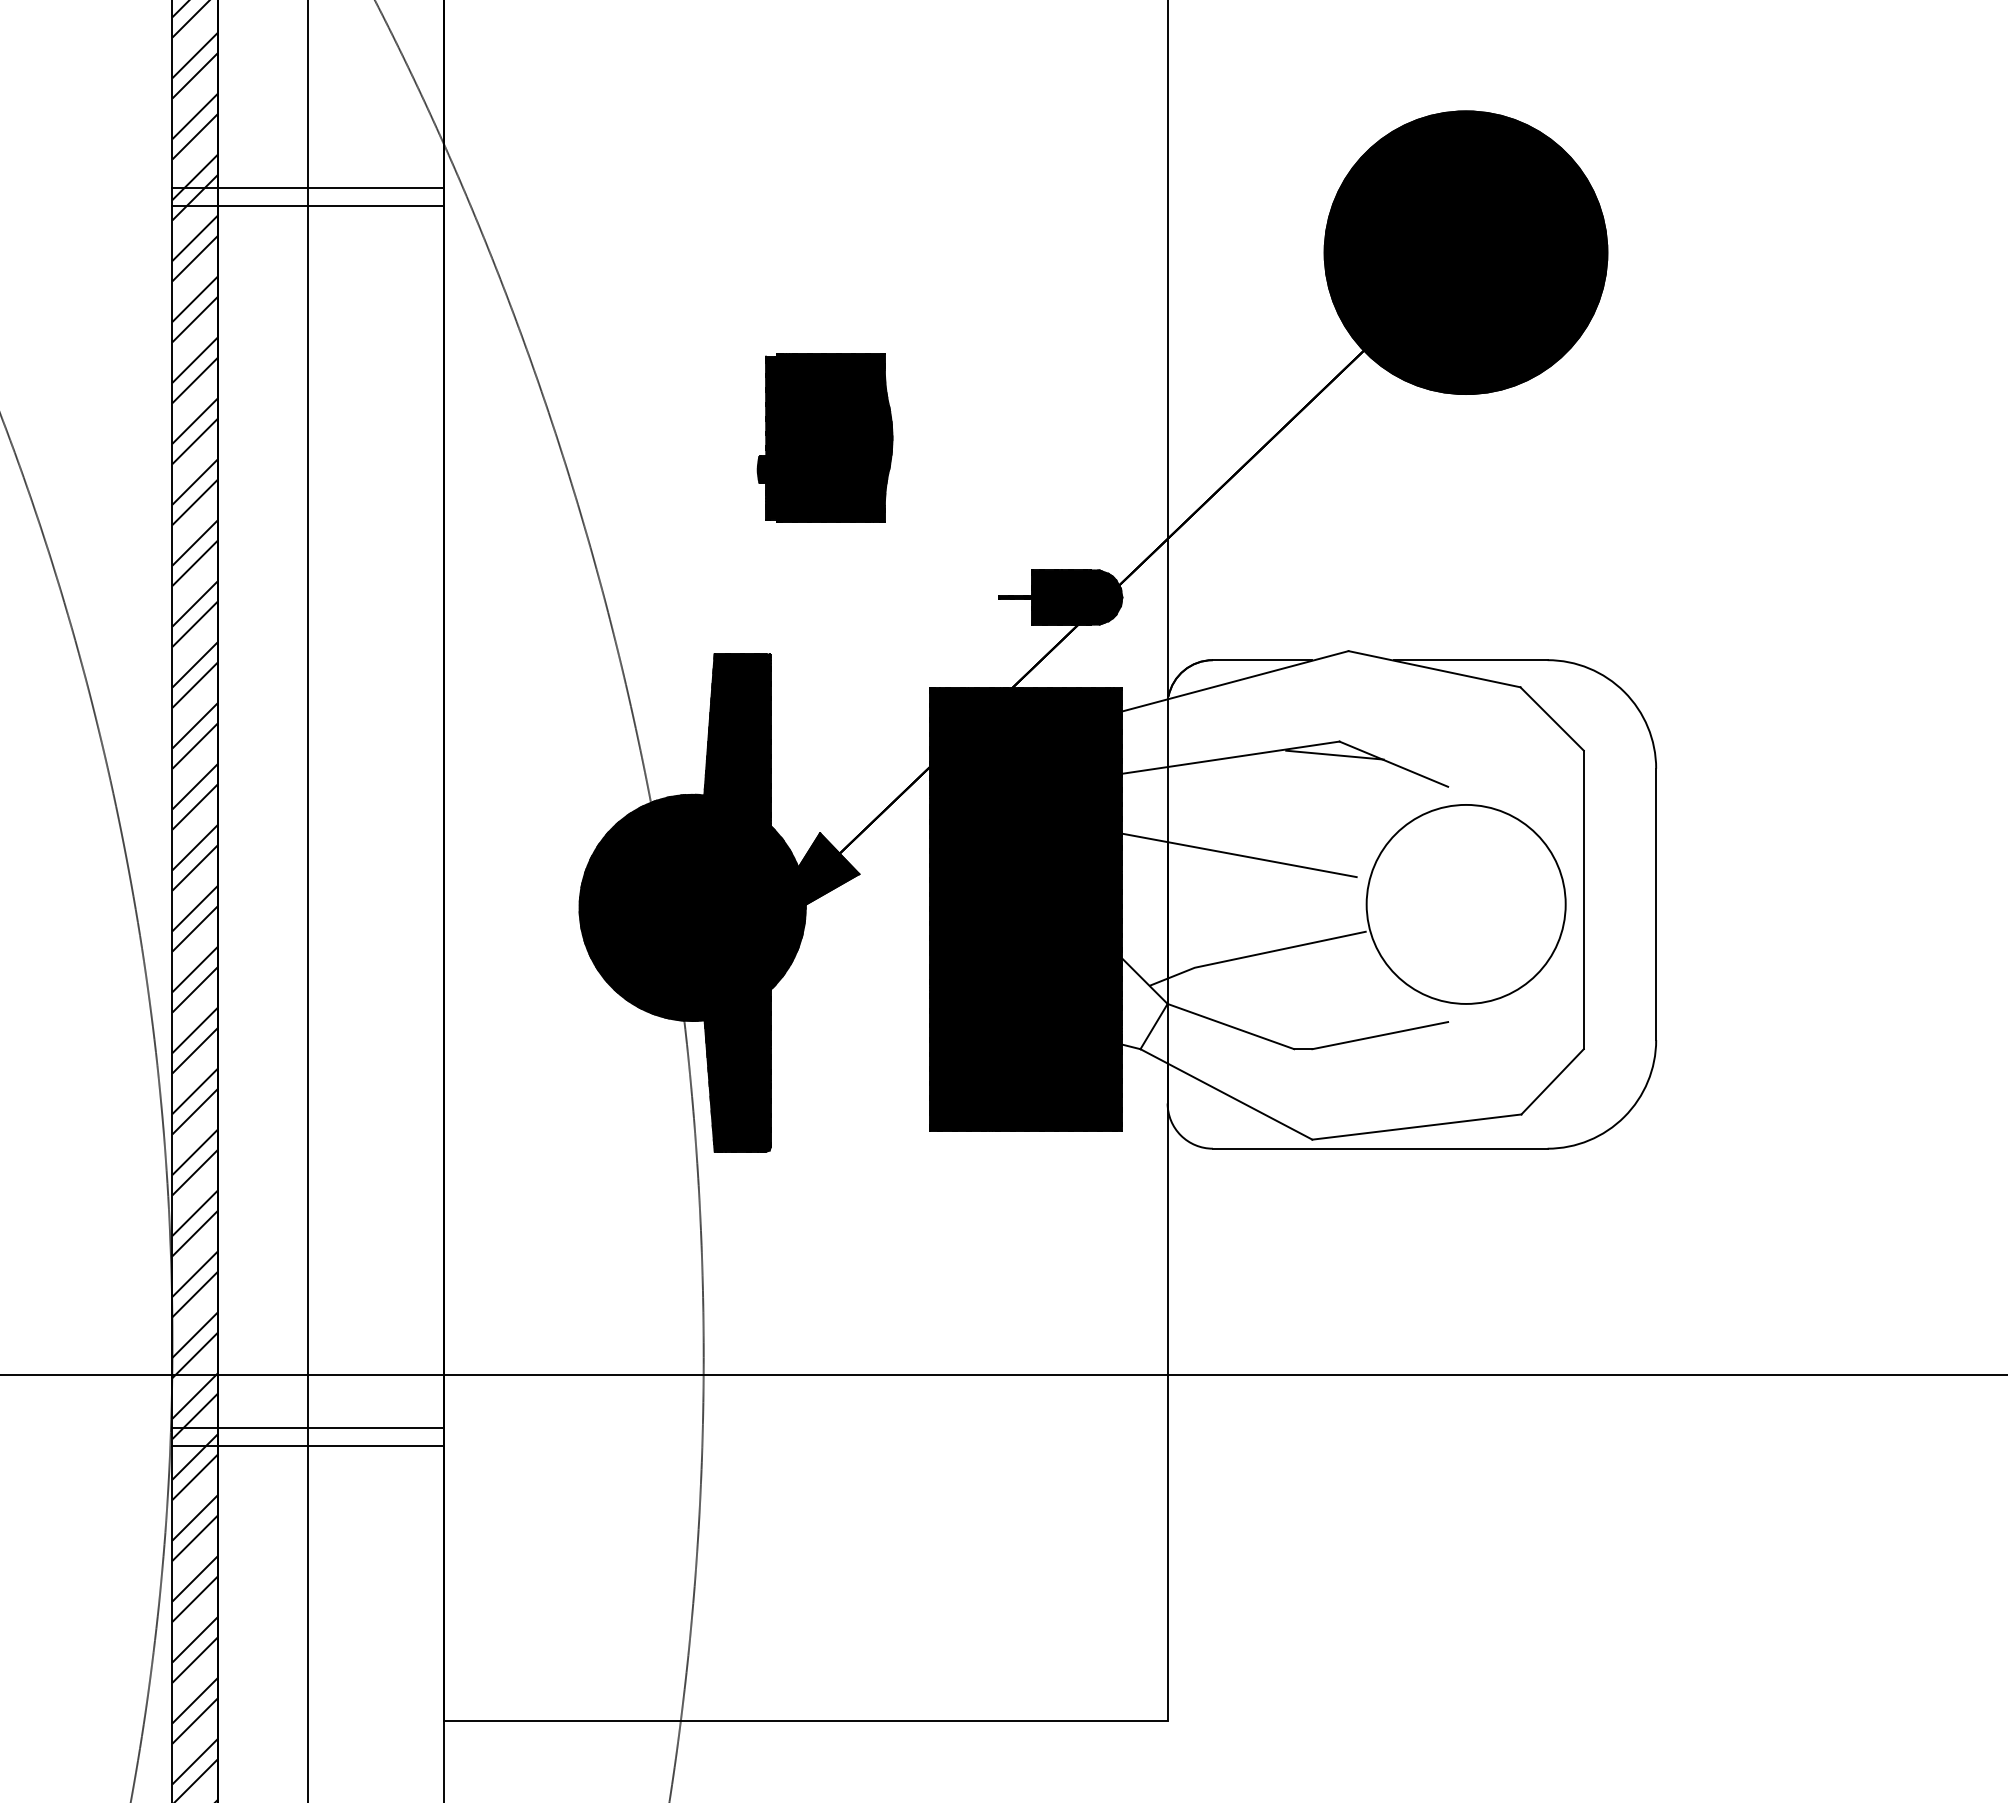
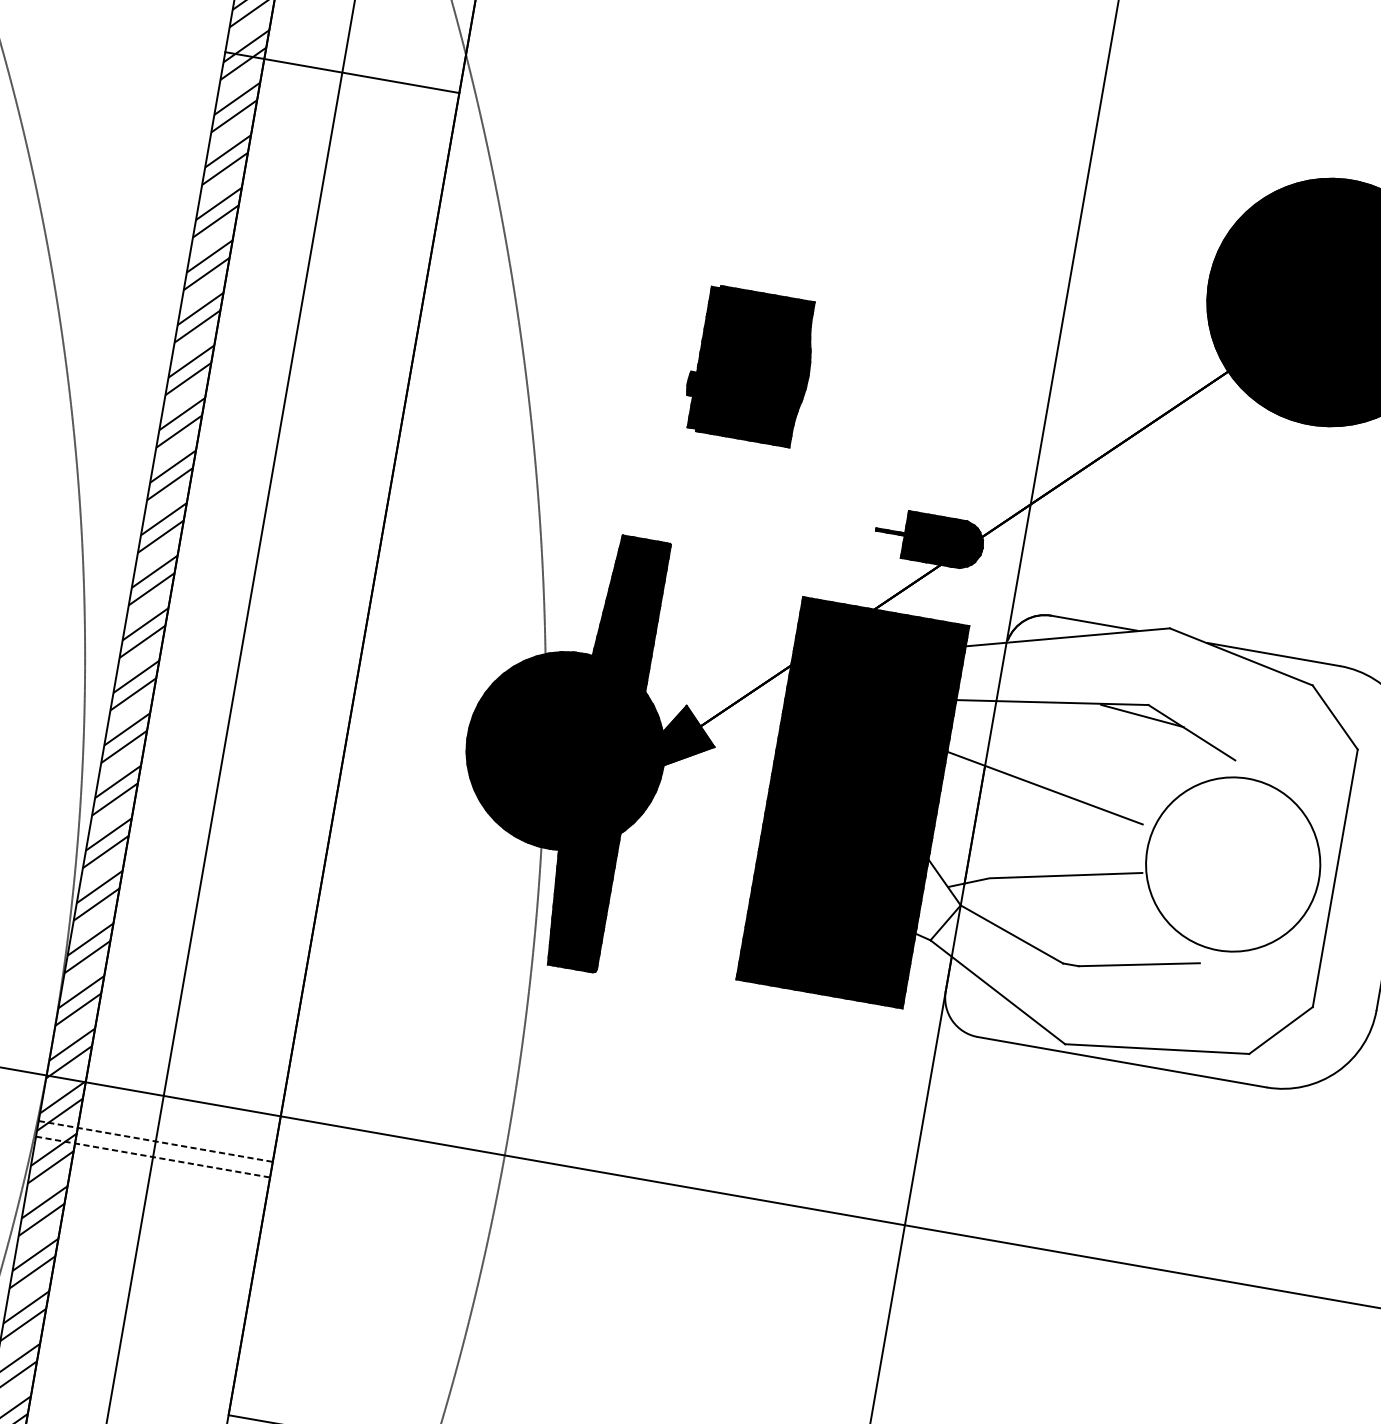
line: (307, 206) -> (339, 88), removed
line: (308, 1427) -> (156, 1141), solid -> dashed
line: (308, 1445) -> (153, 1156), solid -> dashed

